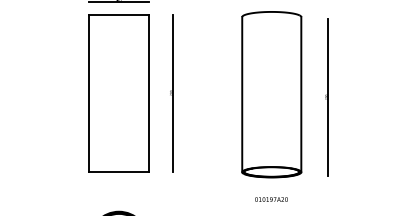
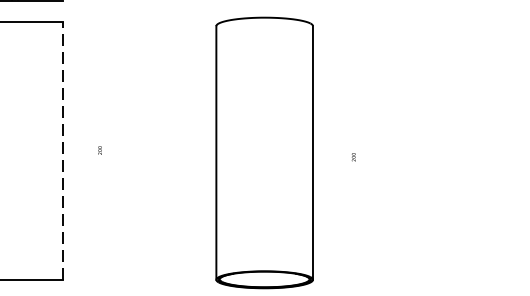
line: (148, 93) -> (63, 151), solid -> dashed
line: (172, 93) -> (102, 151), removed
line: (327, 97) -> (355, 157), removed

